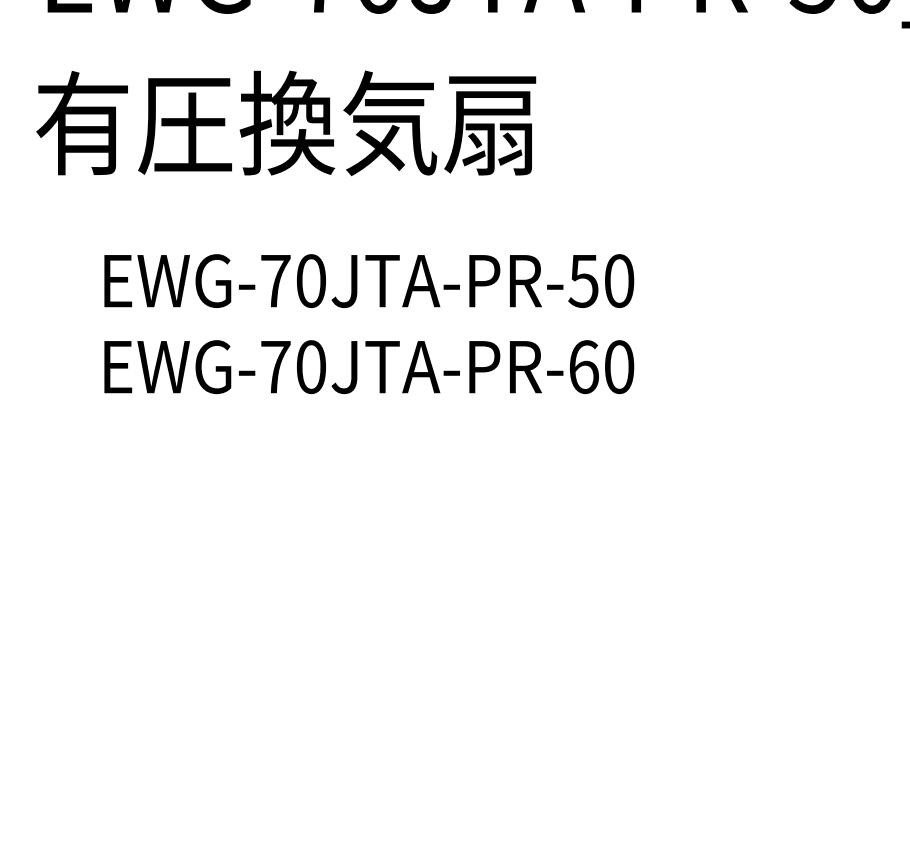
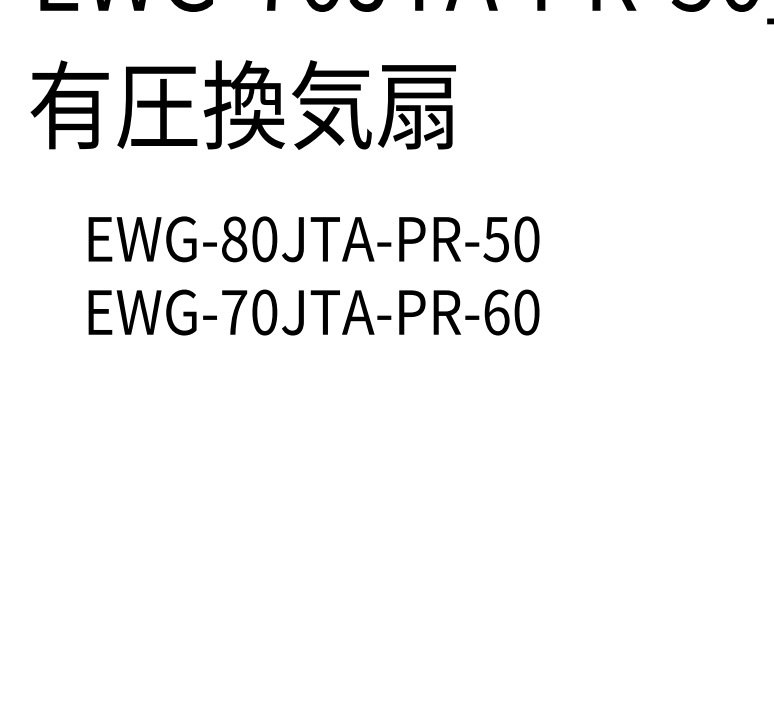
text: (275, 281) -> (234, 239), EWG-70JTA-PR-50 -> EWG-80JTA-PR-50

